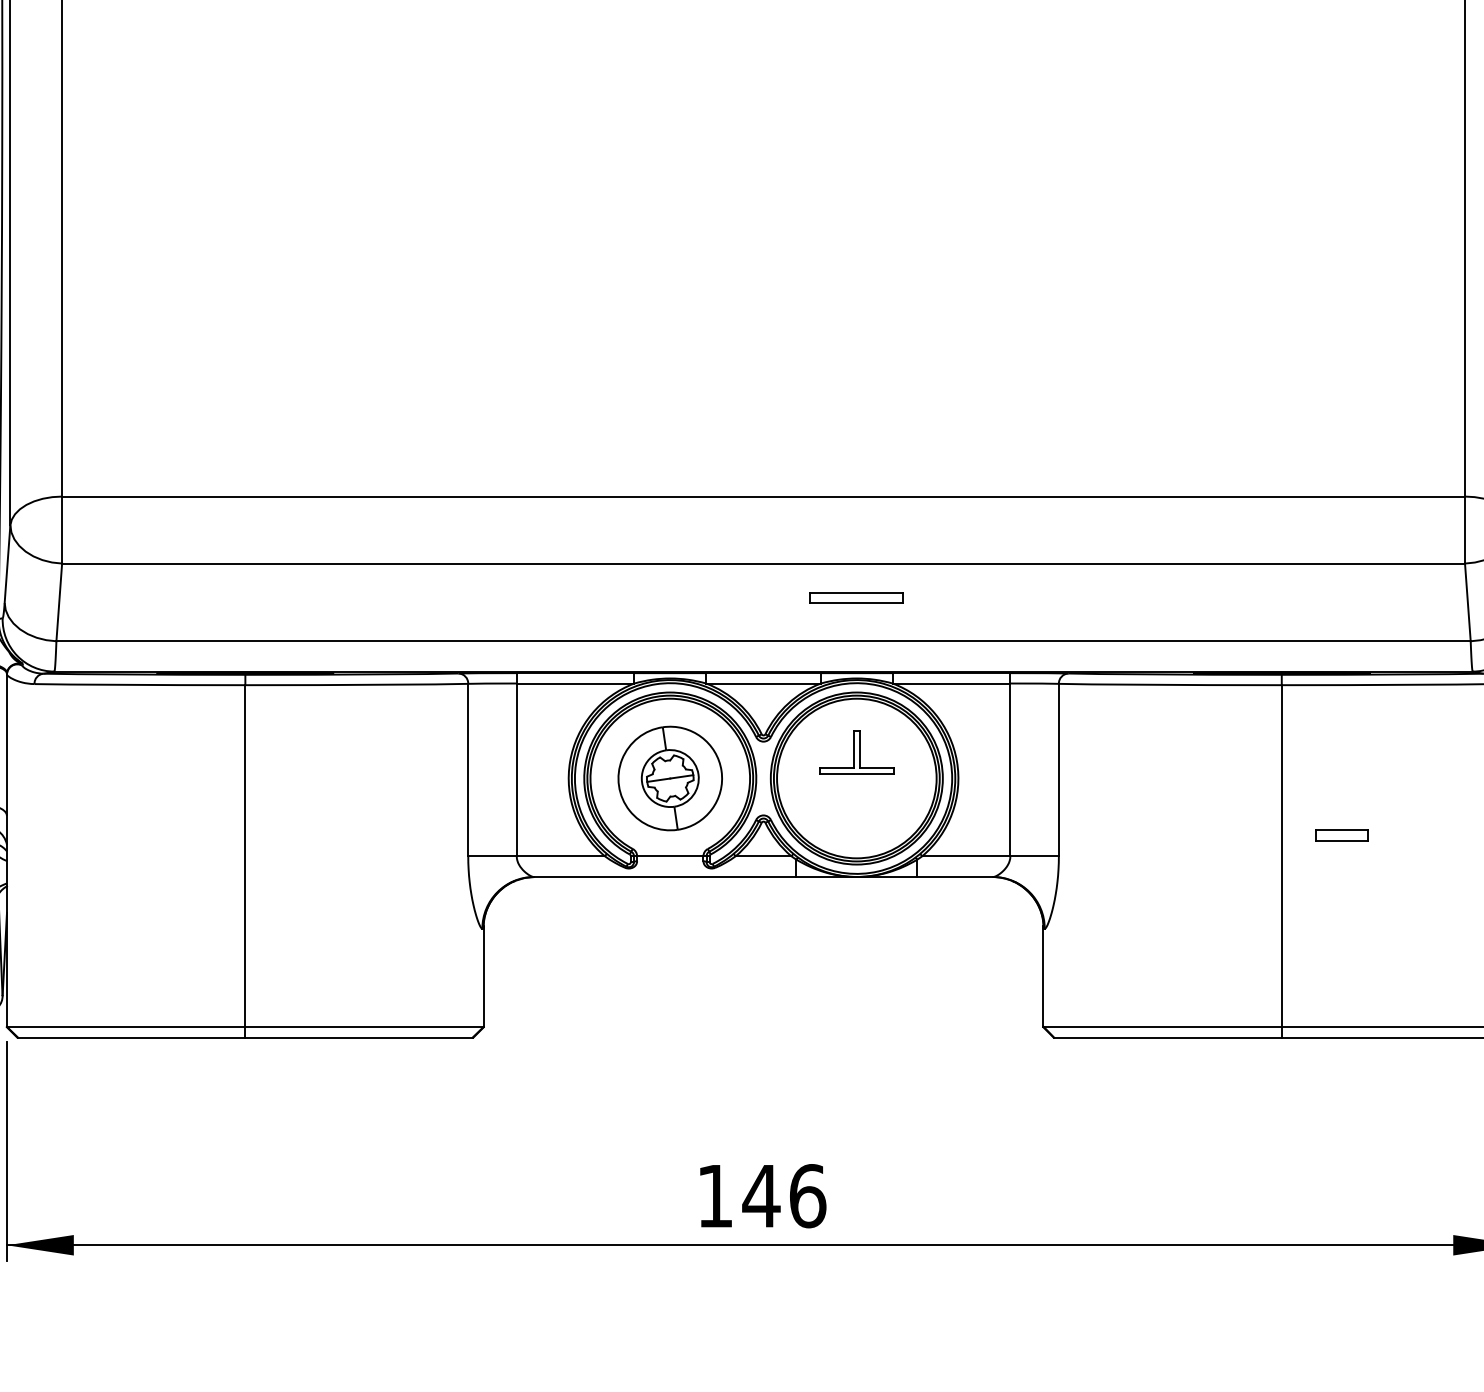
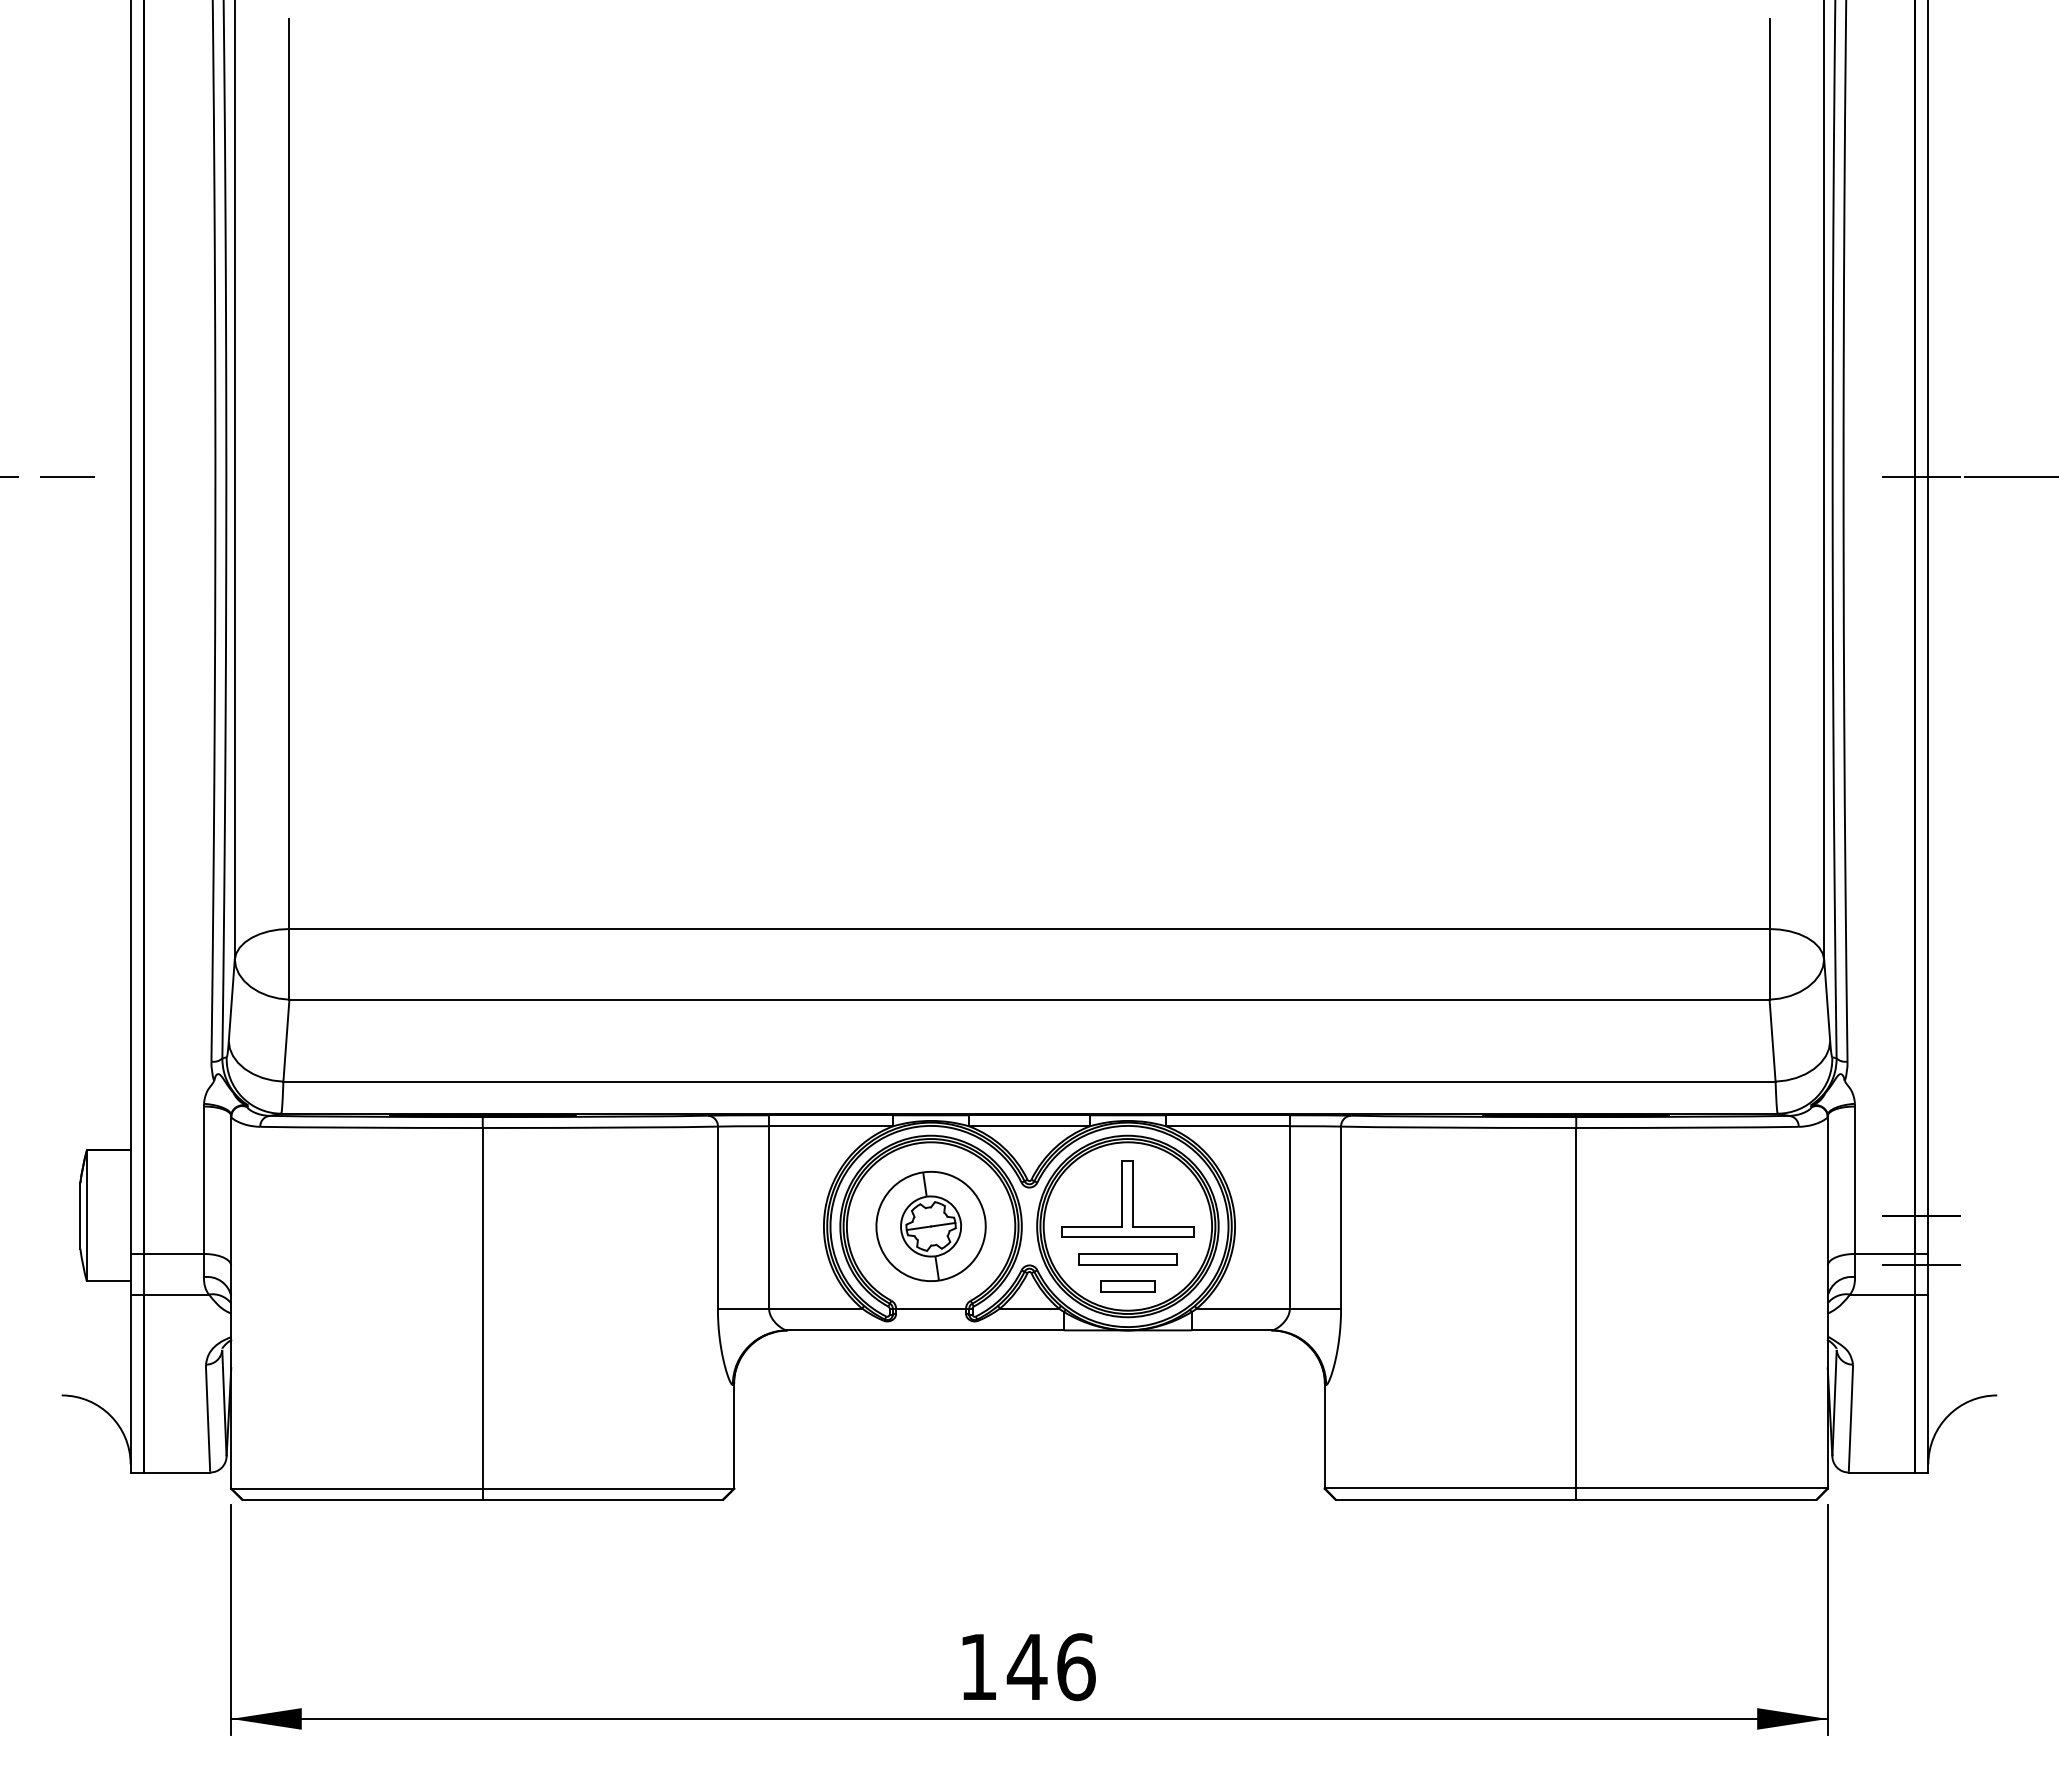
part: (856, 598) -> (1127, 1259), moved
part: (856, 752) -> (1127, 1198), size x1.67
part: (1341, 835) -> (1127, 1286), moved

